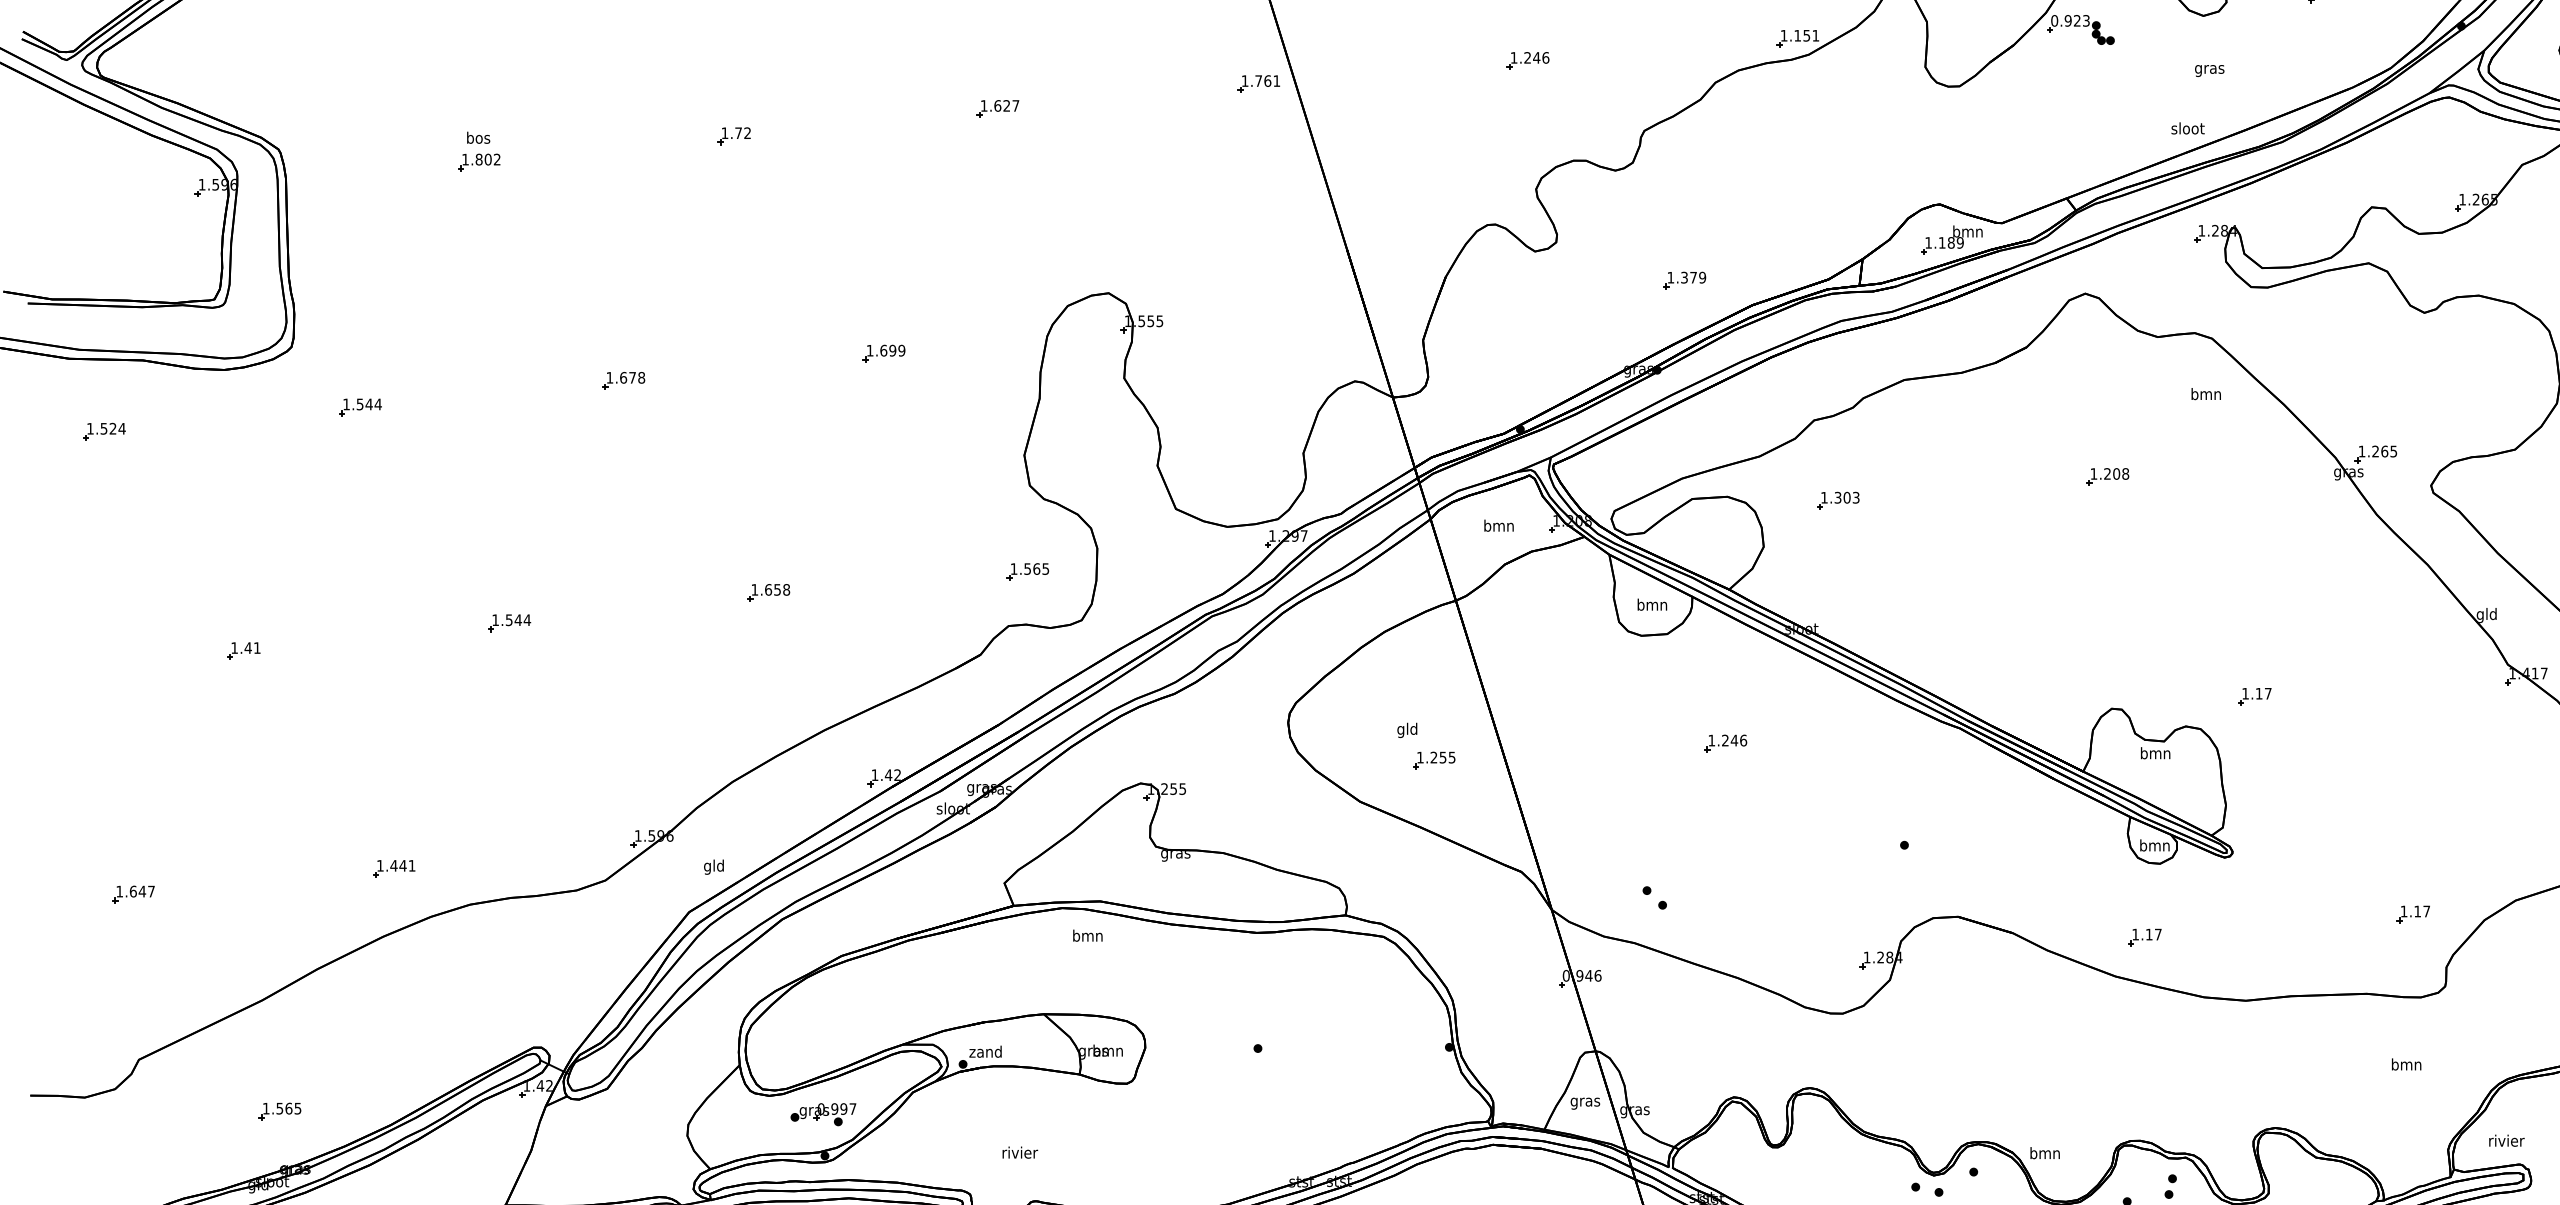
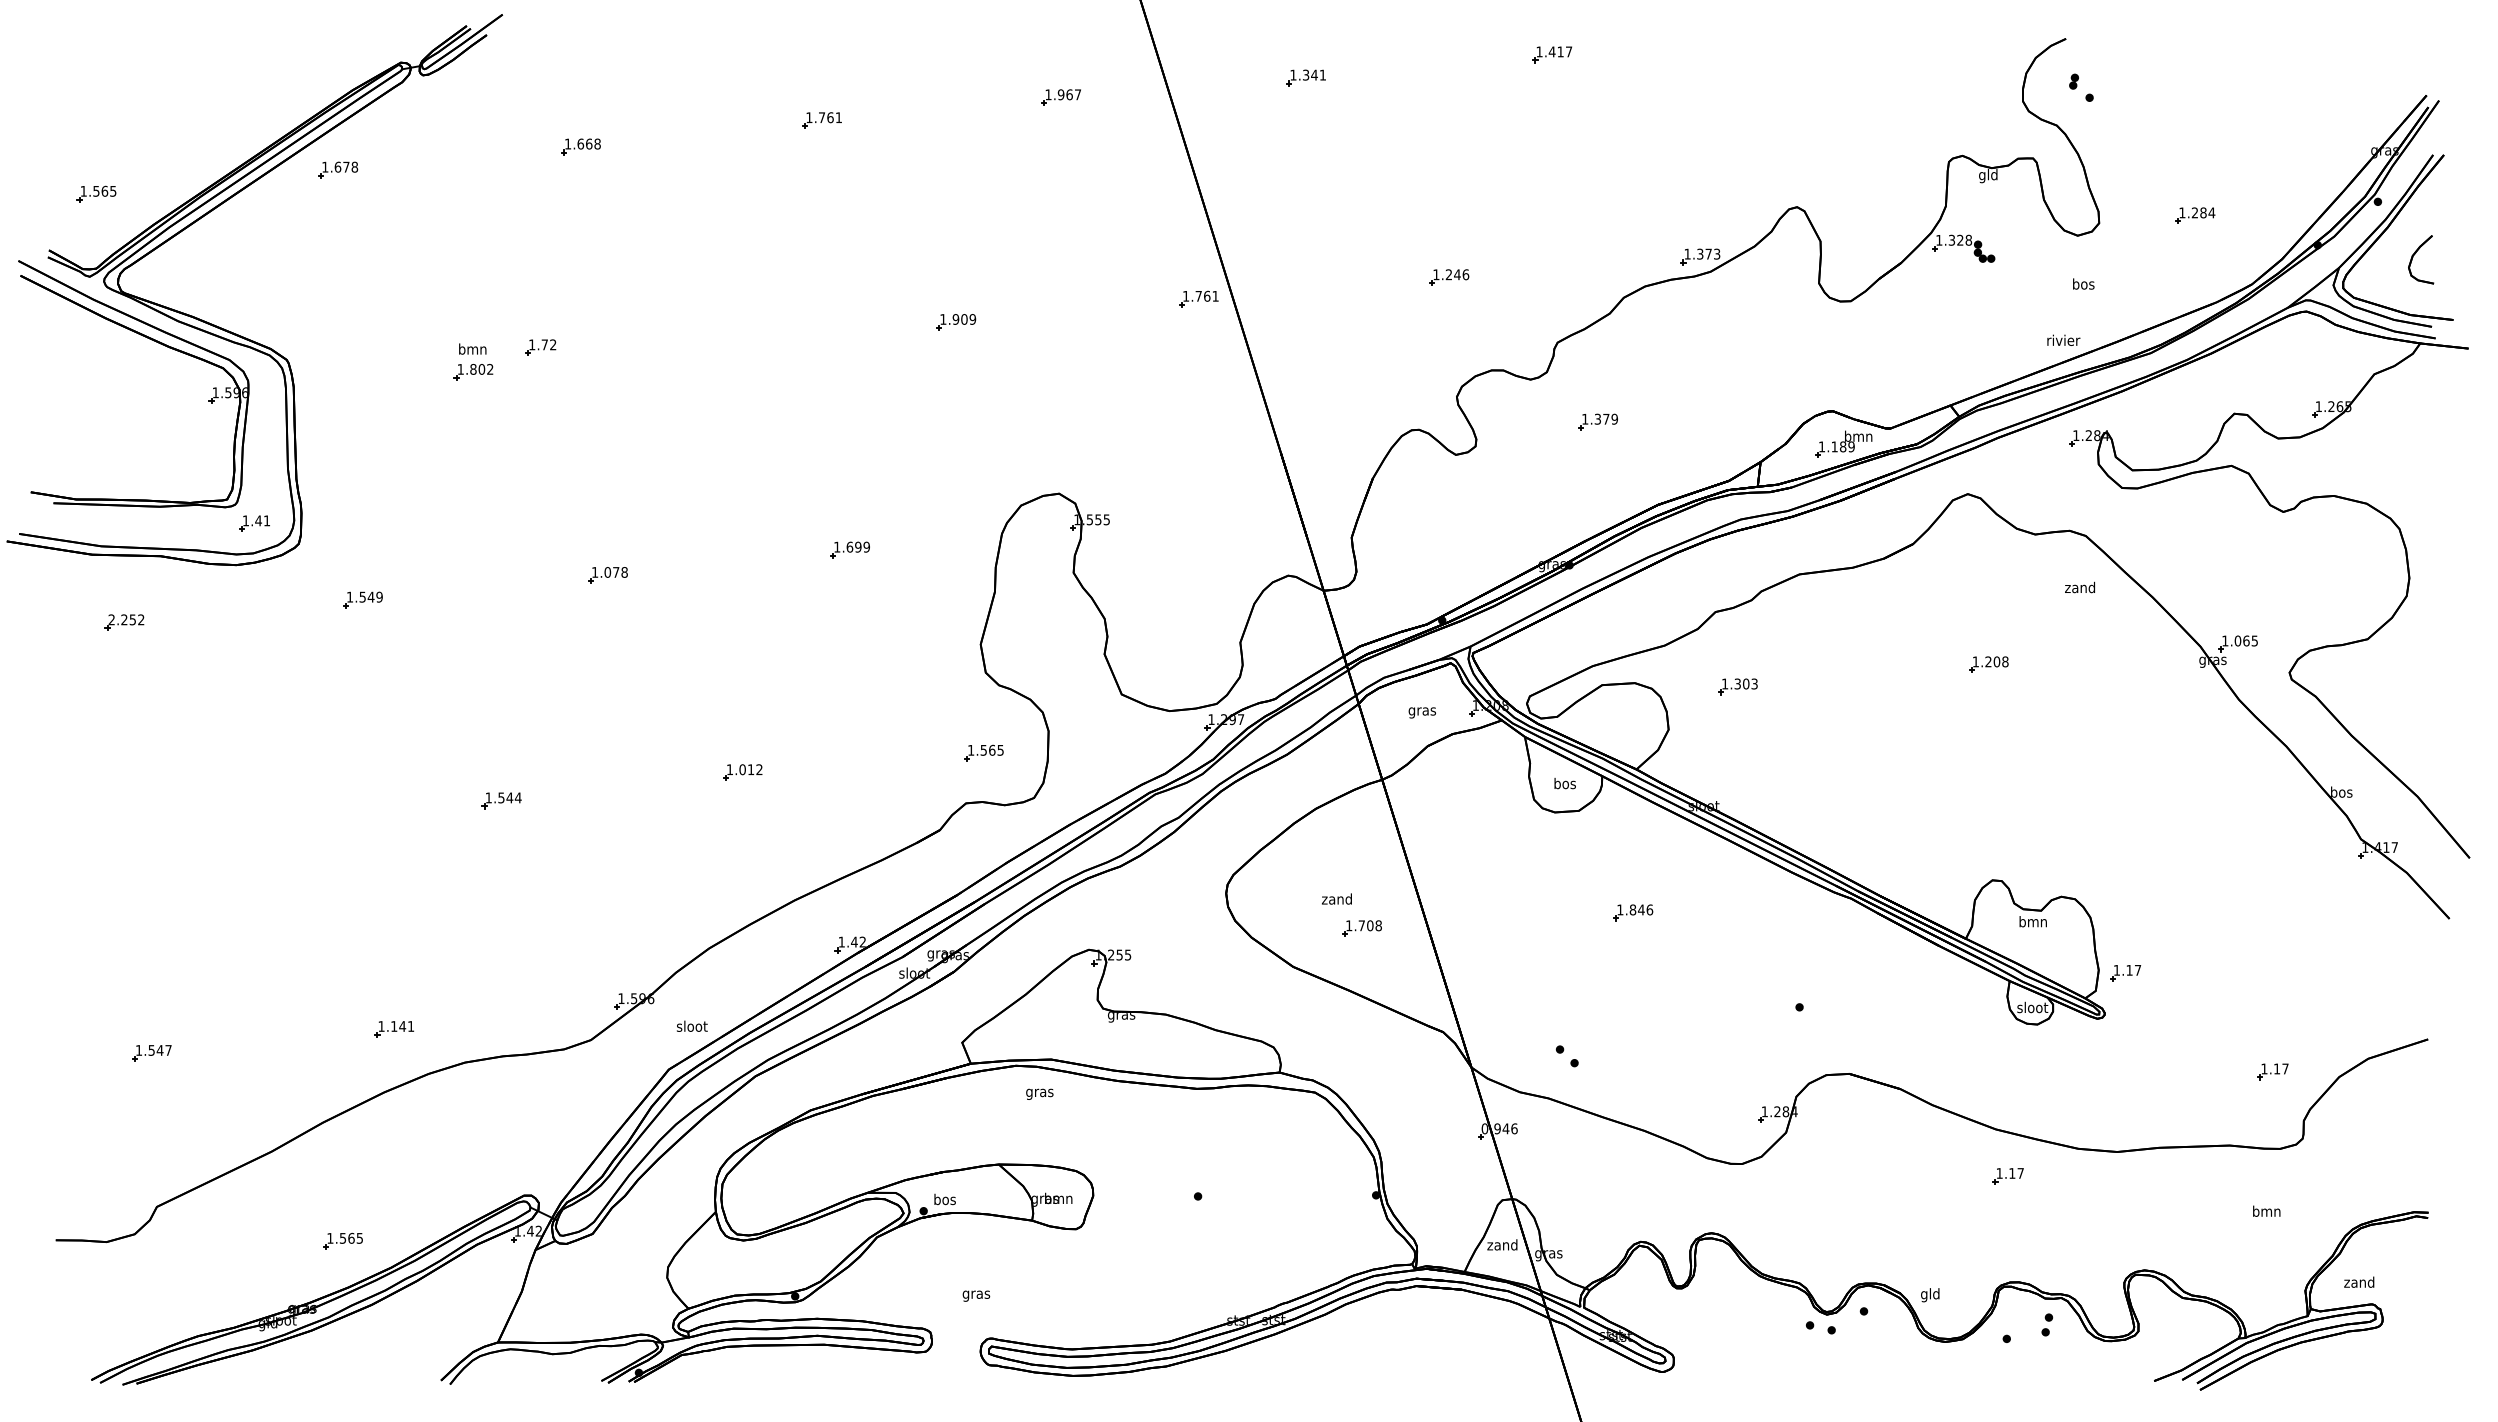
text: (2070, 20) -> (1954, 239), 0.923 -> 1.328
text: (1806, 35) -> (1708, 253), 1.151 -> 1.373
text: (2209, 69) -> (2083, 285), gras -> bos
text: (1006, 105) -> (964, 319), 1.627 -> 1.909
text: (2188, 127) -> (2063, 339), sloot -> rivier
part: (733, 136) -> (540, 347), moved
text: (478, 137) -> (472, 348), bos -> bmn
part: (1684, 280) -> (1597, 421), moved
text: (623, 377) -> (607, 572), 1.678 -> 1.078
text: (2206, 394) -> (2080, 587), bmn -> zand
text: (378, 403) -> (379, 596), 1.544 -> 1.549
text: (106, 428) -> (126, 619), 1.524 -> 2.252
text: (2375, 450) -> (2237, 640), 1.265 -> 1.065
text: (1499, 527) -> (1422, 711), bmn -> gras
text: (776, 589) -> (750, 769), 1.658 -> 1.012
text: (1651, 604) -> (1564, 783), bmn -> bos
text: (2486, 615) -> (2341, 793), gld -> bos
part: (243, 650) -> (254, 523), moved
part: (2254, 697) -> (2125, 973), moved
text: (1406, 730) -> (1336, 900), gld -> zand
text: (1724, 740) -> (1632, 909), 1.246 -> 1.846
text: (1442, 757) -> (1369, 925), 1.255 -> 1.708
text: (2154, 845) -> (2032, 1007), bmn -> sloot
text: (393, 865) -> (393, 1026), 1.441 -> 1.141
text: (713, 866) -> (691, 1027), gld -> sloot
text: (133, 891) -> (151, 1050), 1.647 -> 1.547
text: (1087, 936) -> (1039, 1092), bmn -> gras
part: (2144, 937) -> (2007, 1176), moved
text: (985, 1051) -> (944, 1199), zand -> bos
text: (1585, 1102) -> (1502, 1246), gras -> zand
part: (279, 1110) -> (342, 1240), moved
part: (823, 1114) -> (793, 1257), removed
text: (2506, 1139) -> (2359, 1281), rivier -> zand
text: (1019, 1153) -> (976, 1294), rivier -> gras
text: (2045, 1154) -> (1930, 1295), bmn -> gld

